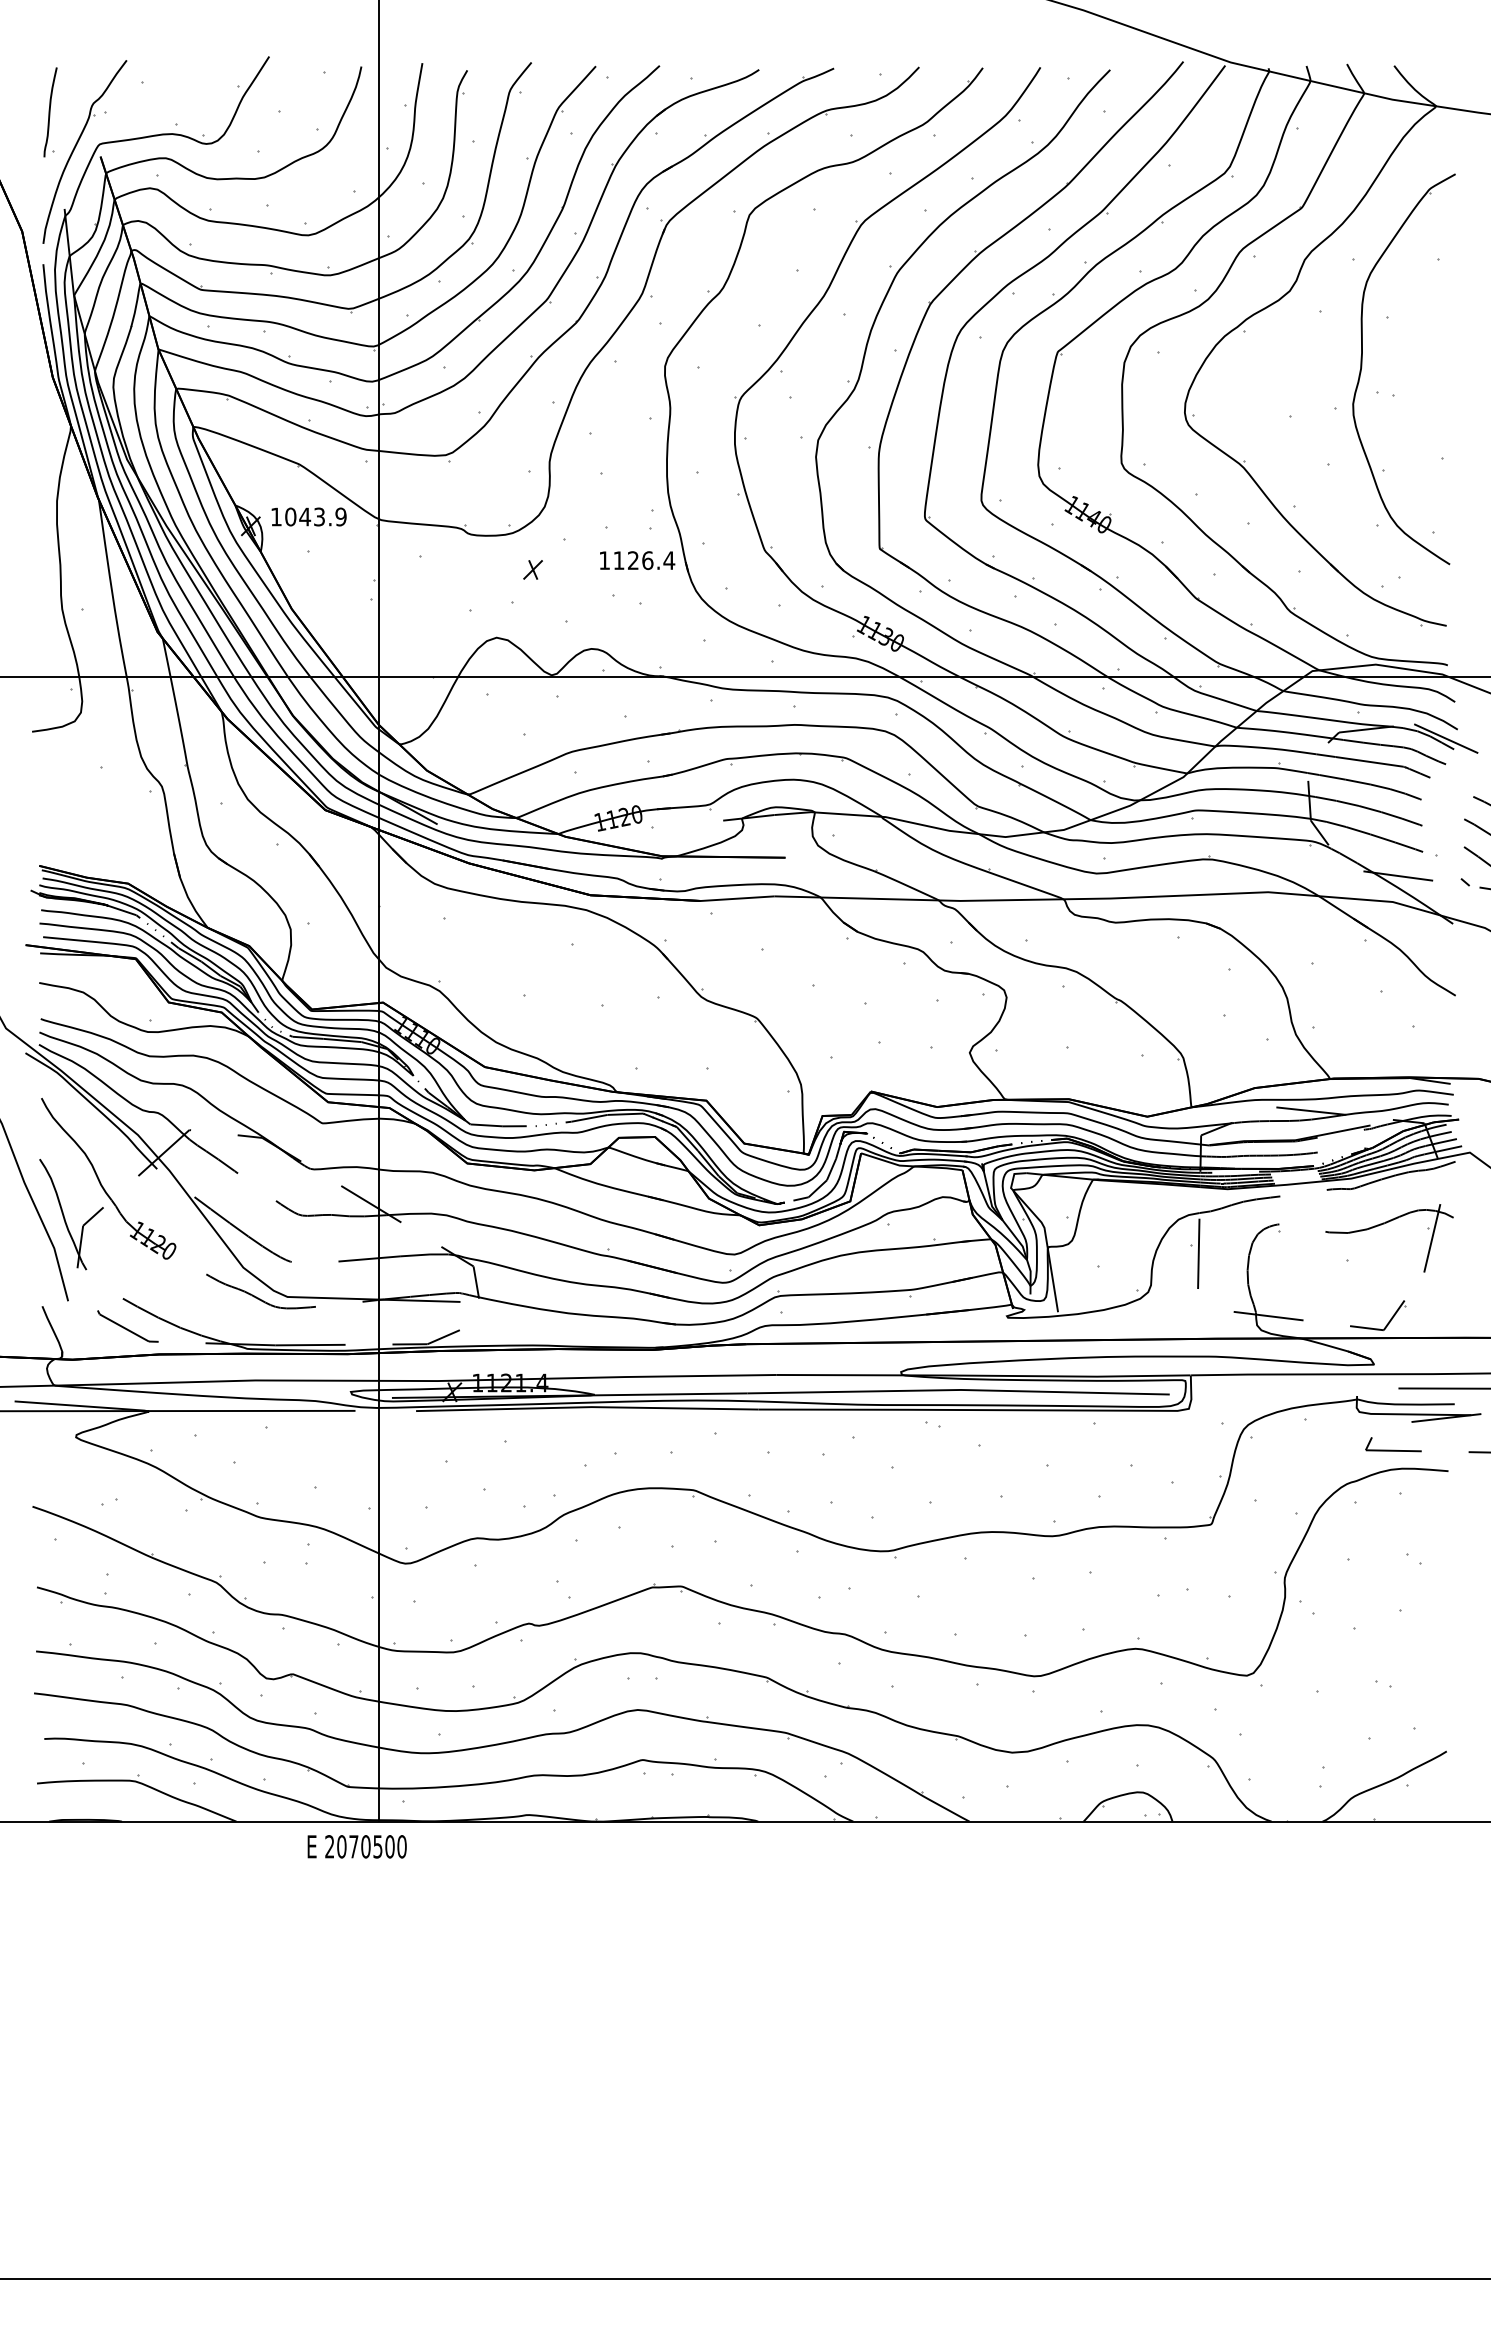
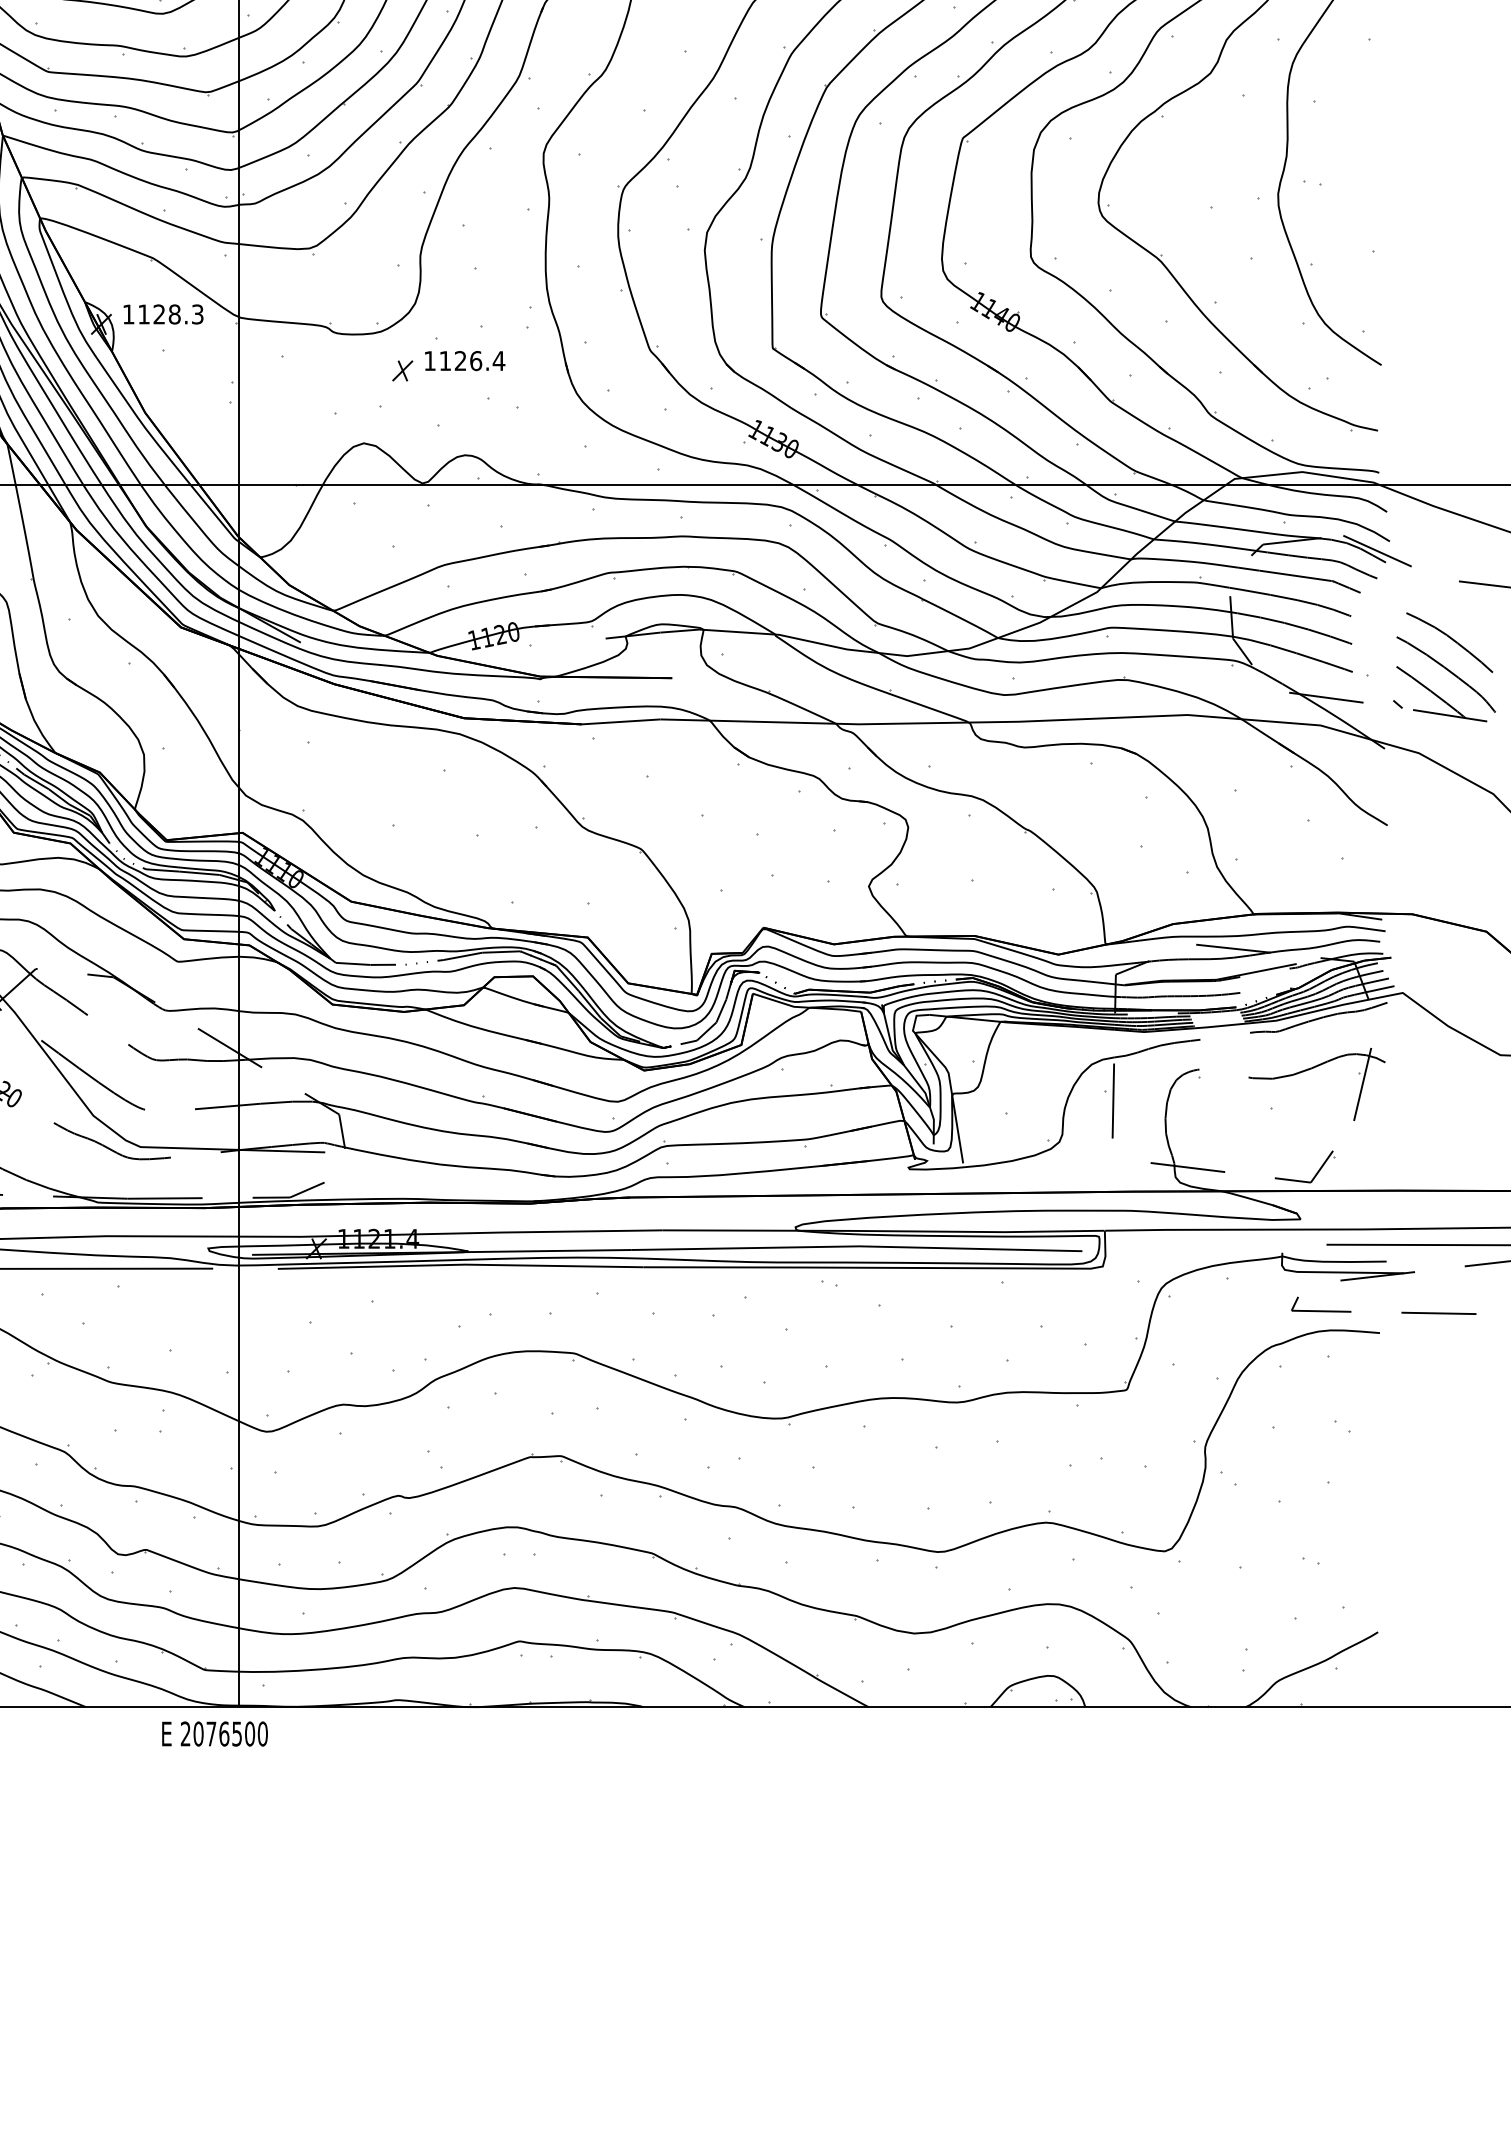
text: (315, 516) -> (170, 313), 1043.9 -> 1128.3
text: (637, 560) -> (465, 360), moved
text: (365, 1846) -> (223, 1733), 2070500 -> 2076500

